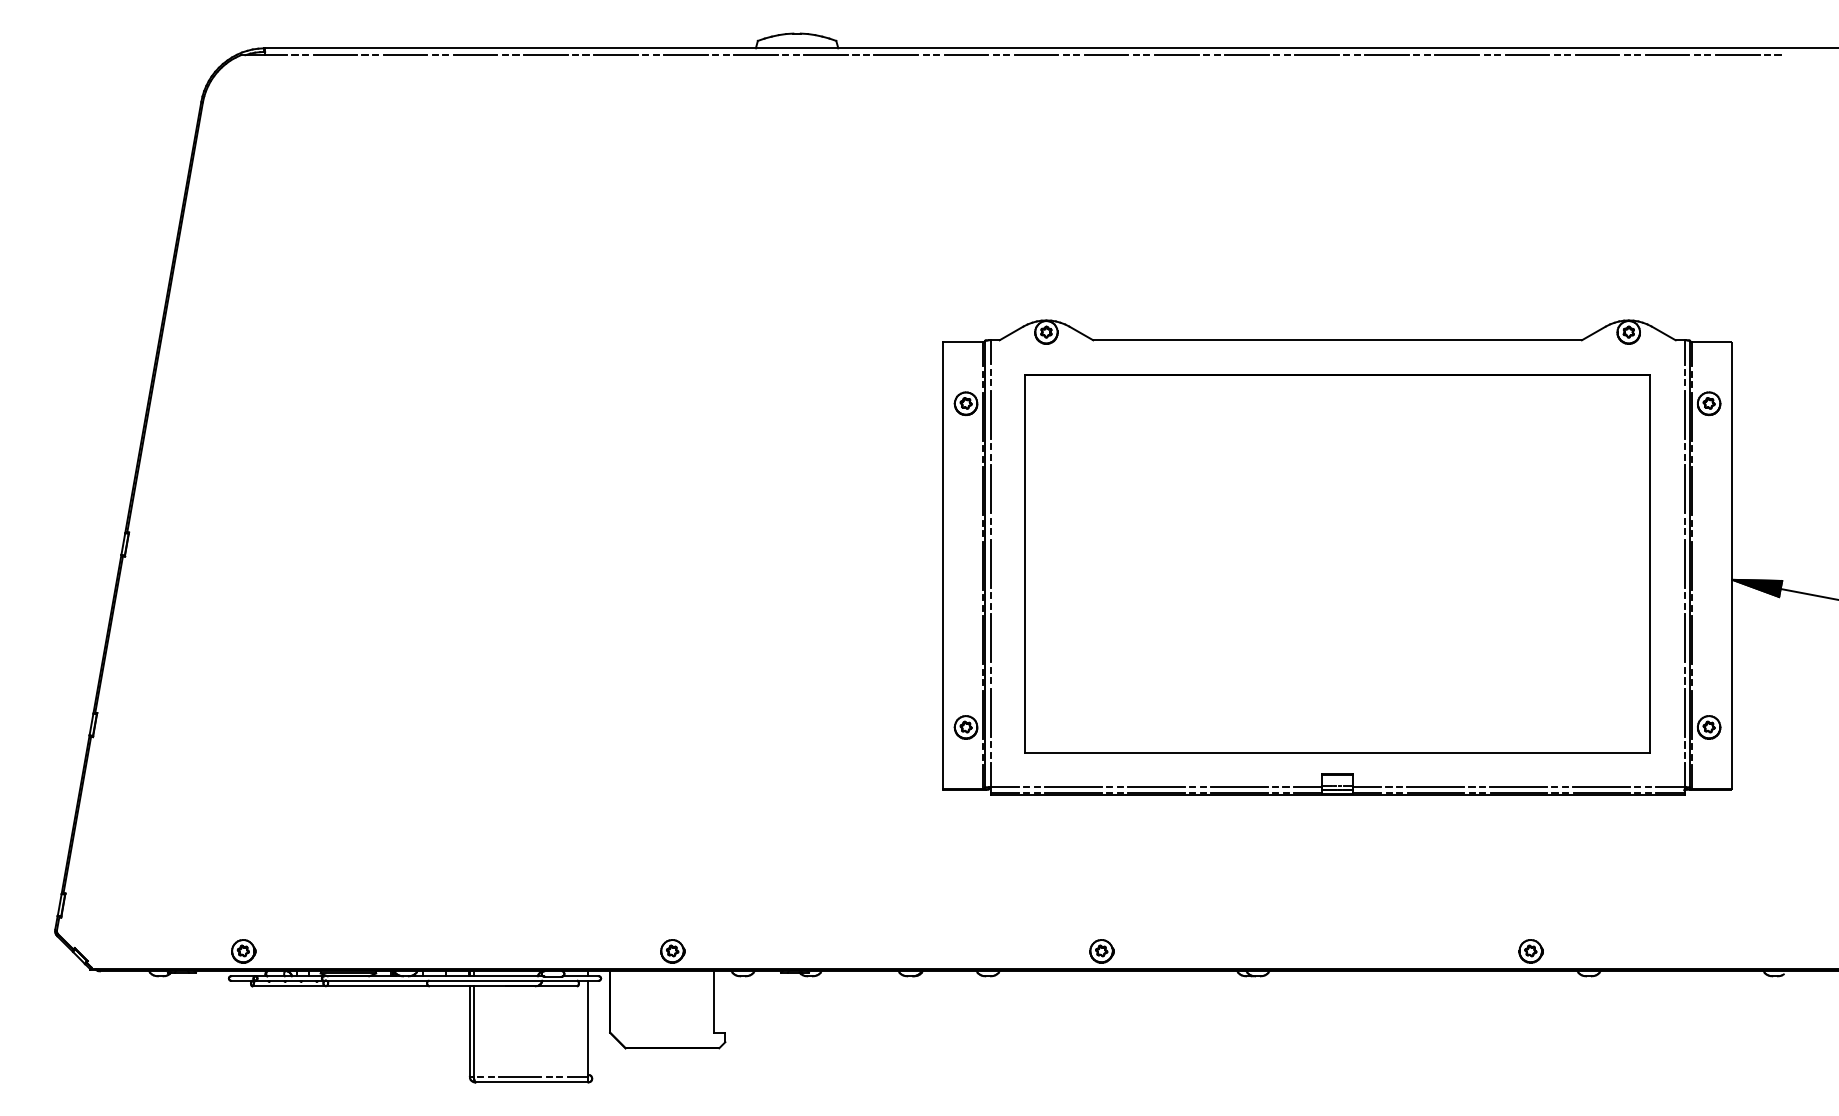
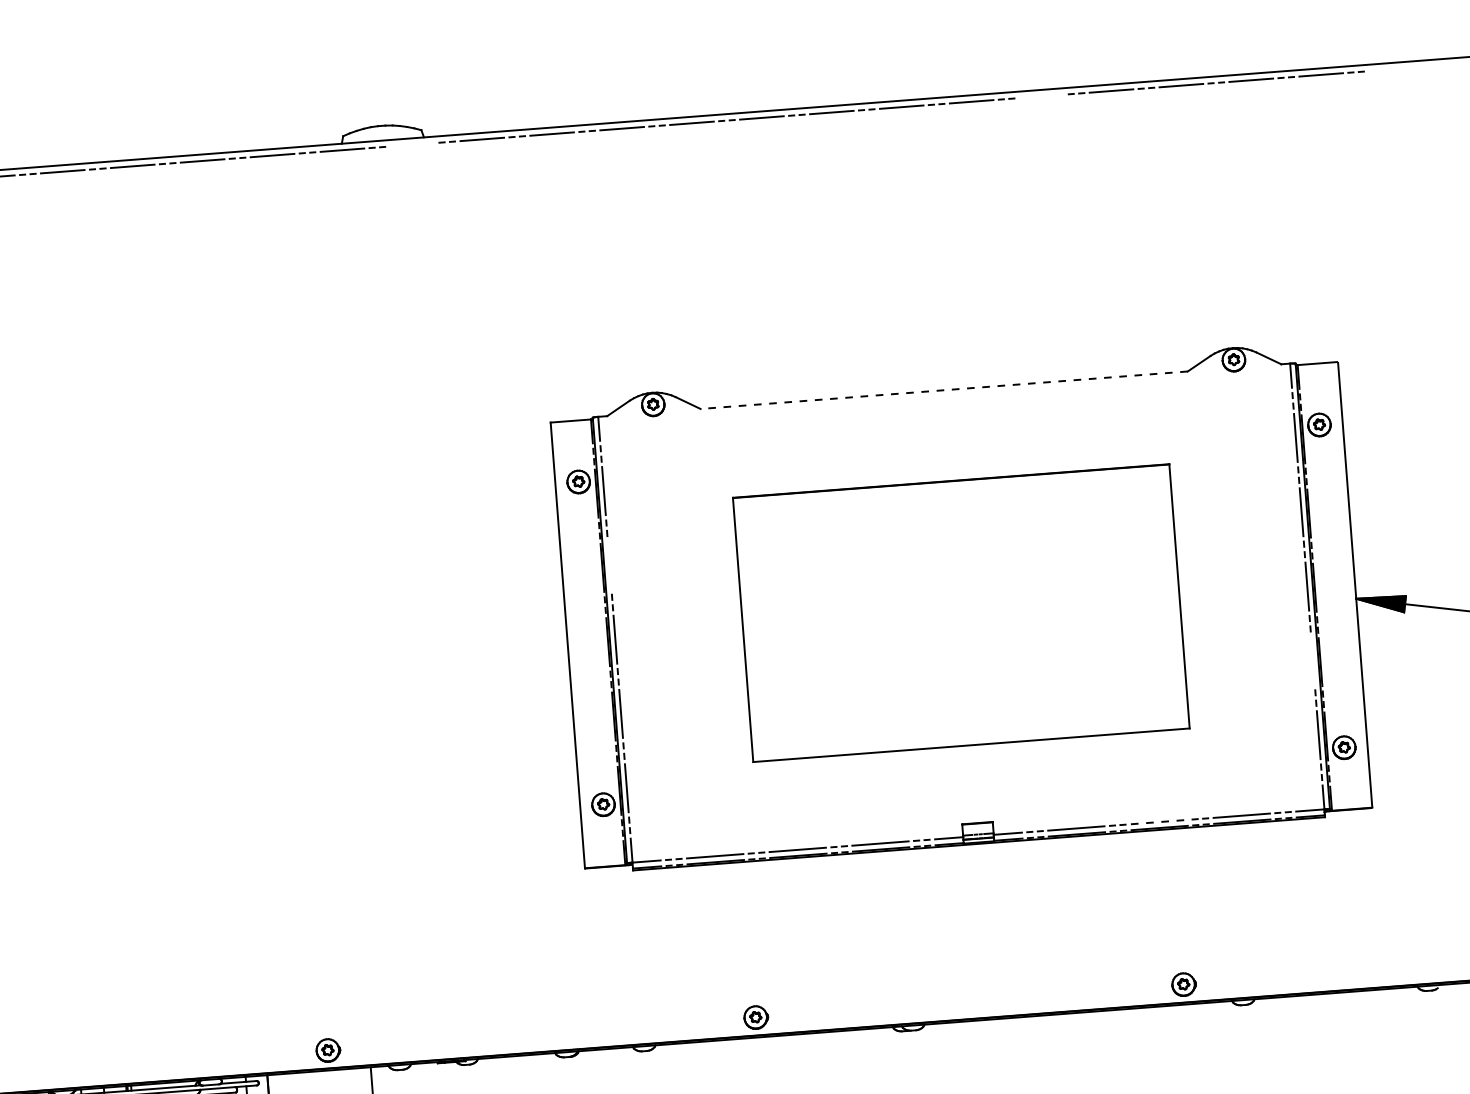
line: (825, 54) -> (411, 144), removed
line: (1457, 54) -> (1041, 96), removed
line: (1337, 340) -> (944, 390), solid -> dashed
line: (990, 489) -> (609, 565), removed
part: (1337, 563) -> (961, 612), size x0.7
line: (1684, 638) -> (1312, 660), removed
line: (1519, 787) -> (1159, 822), solid -> dashed

